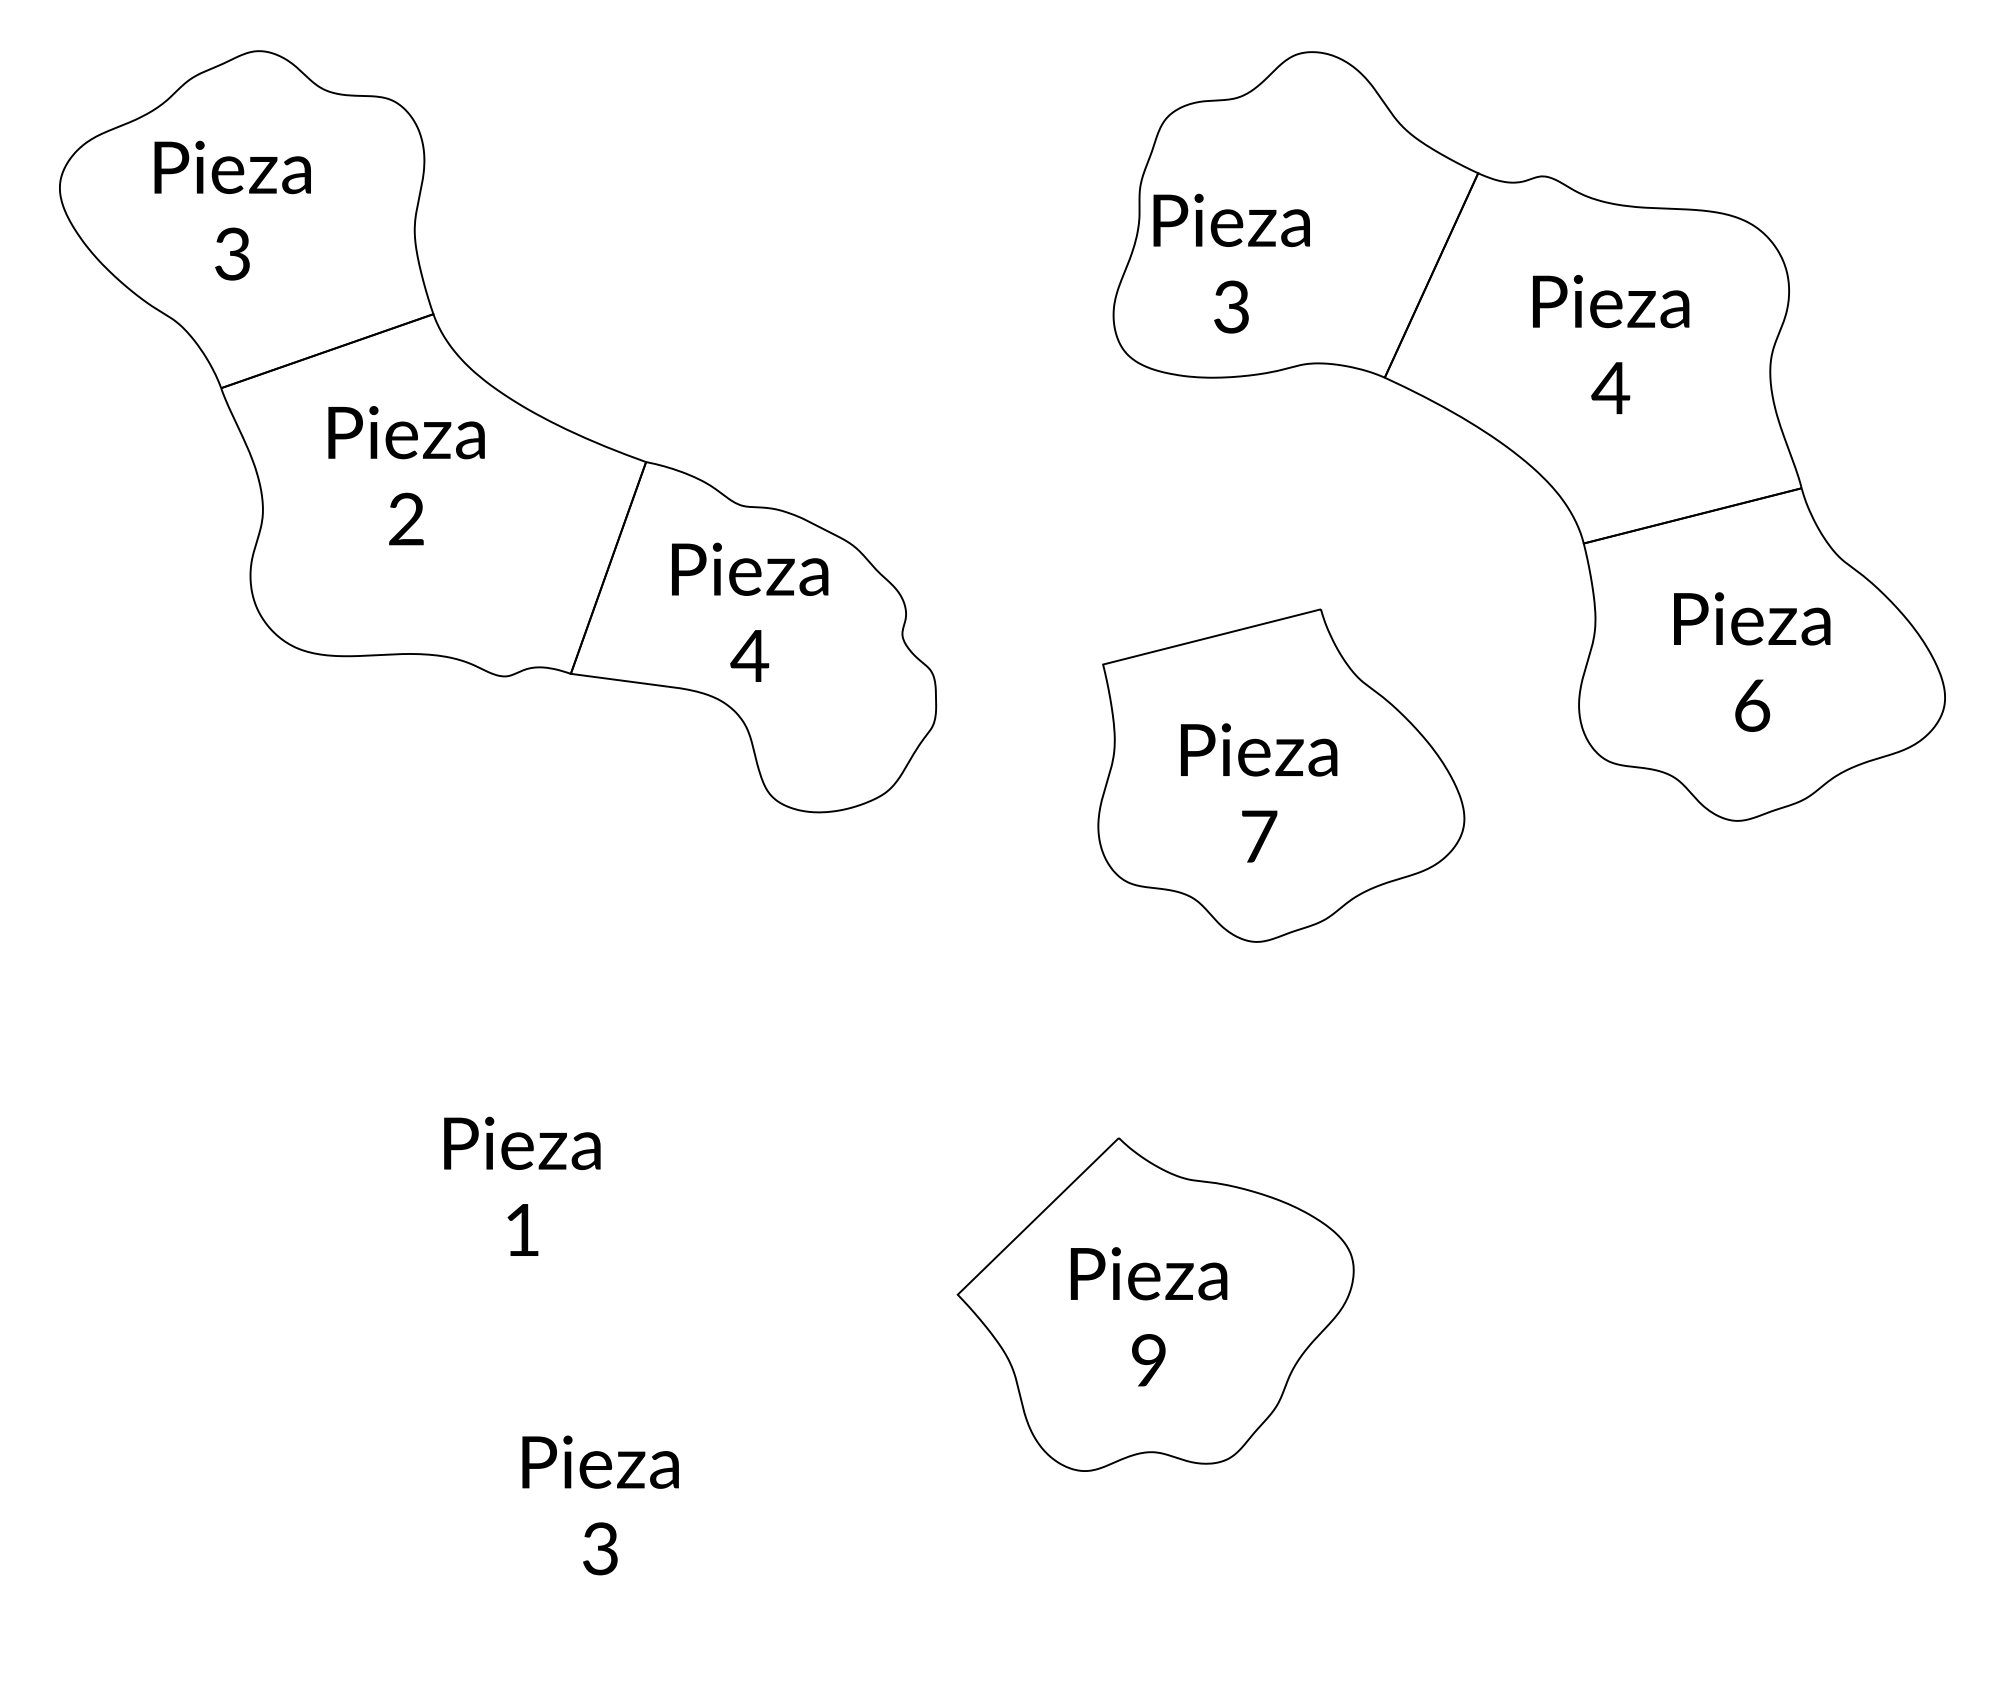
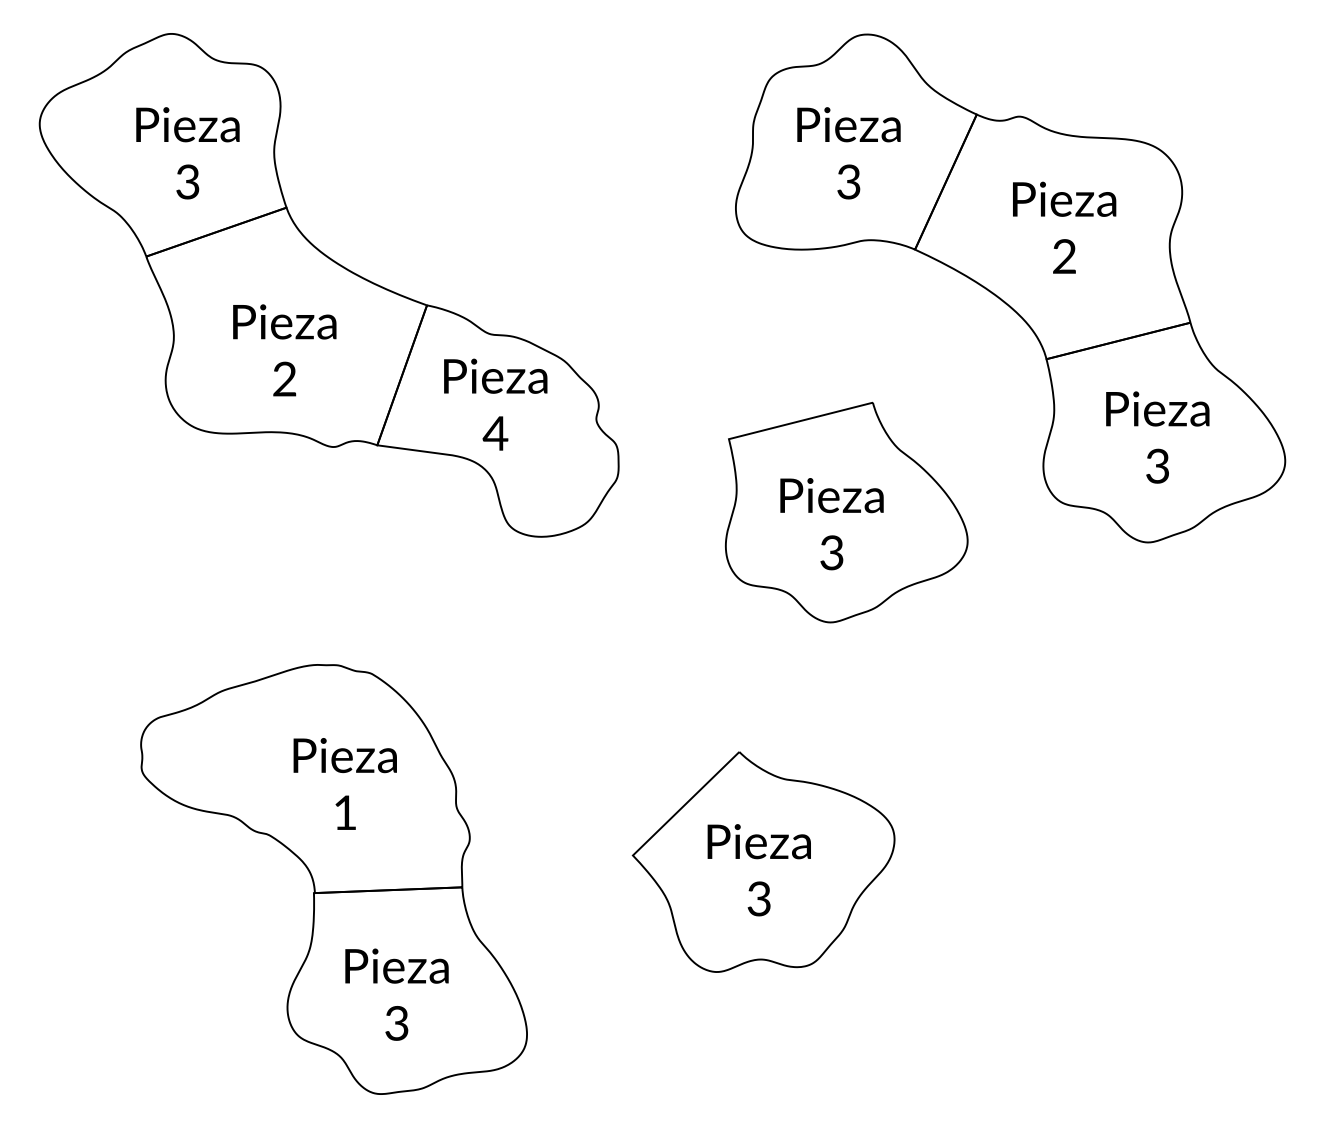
text: (232, 210) -> (187, 153), moved
text: (1231, 263) -> (848, 153), moved
text: (1610, 388) -> (1064, 256), 4 -> 2
text: (406, 475) -> (284, 350), moved
text: (1751, 704) -> (1157, 465), 6 -> 3
text: (1258, 836) -> (831, 552), 7 -> 3
part: (504, 1331) -> (333, 879), added
text: (1147, 1359) -> (758, 898), 9 -> 3

